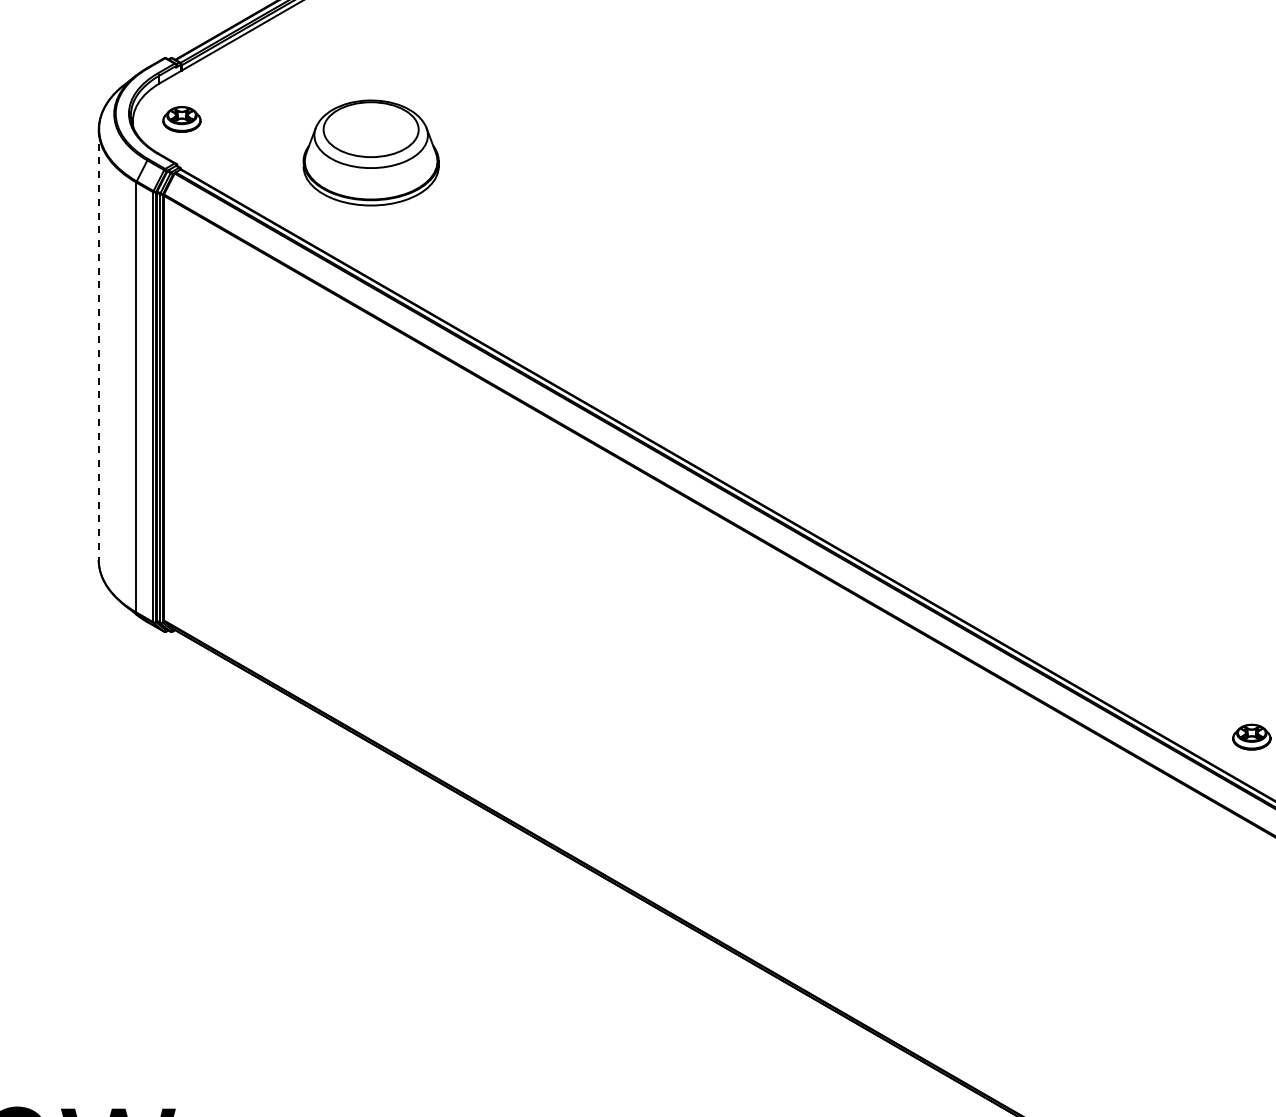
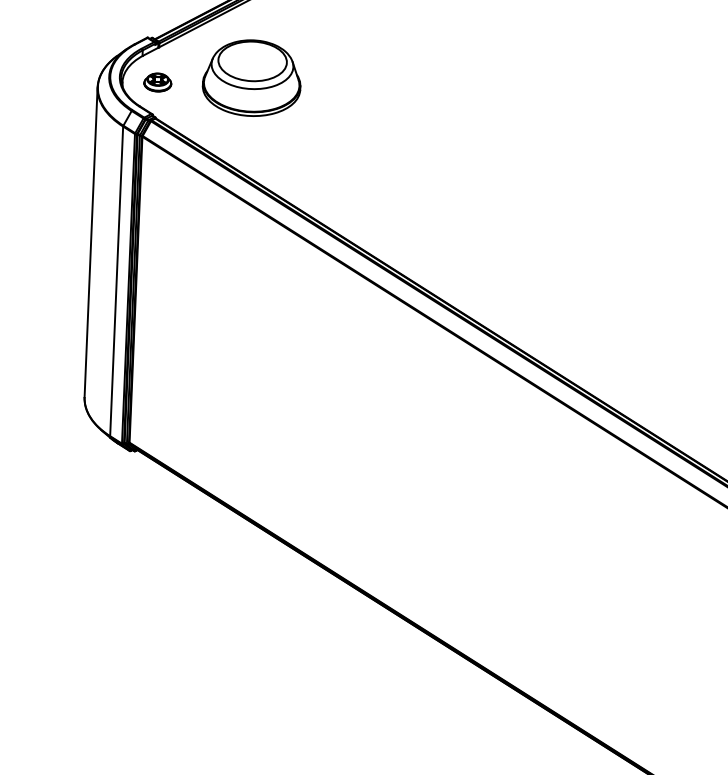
part: (370, 152) -> (251, 77), moved
line: (98, 344) -> (90, 242), dashed -> solid

